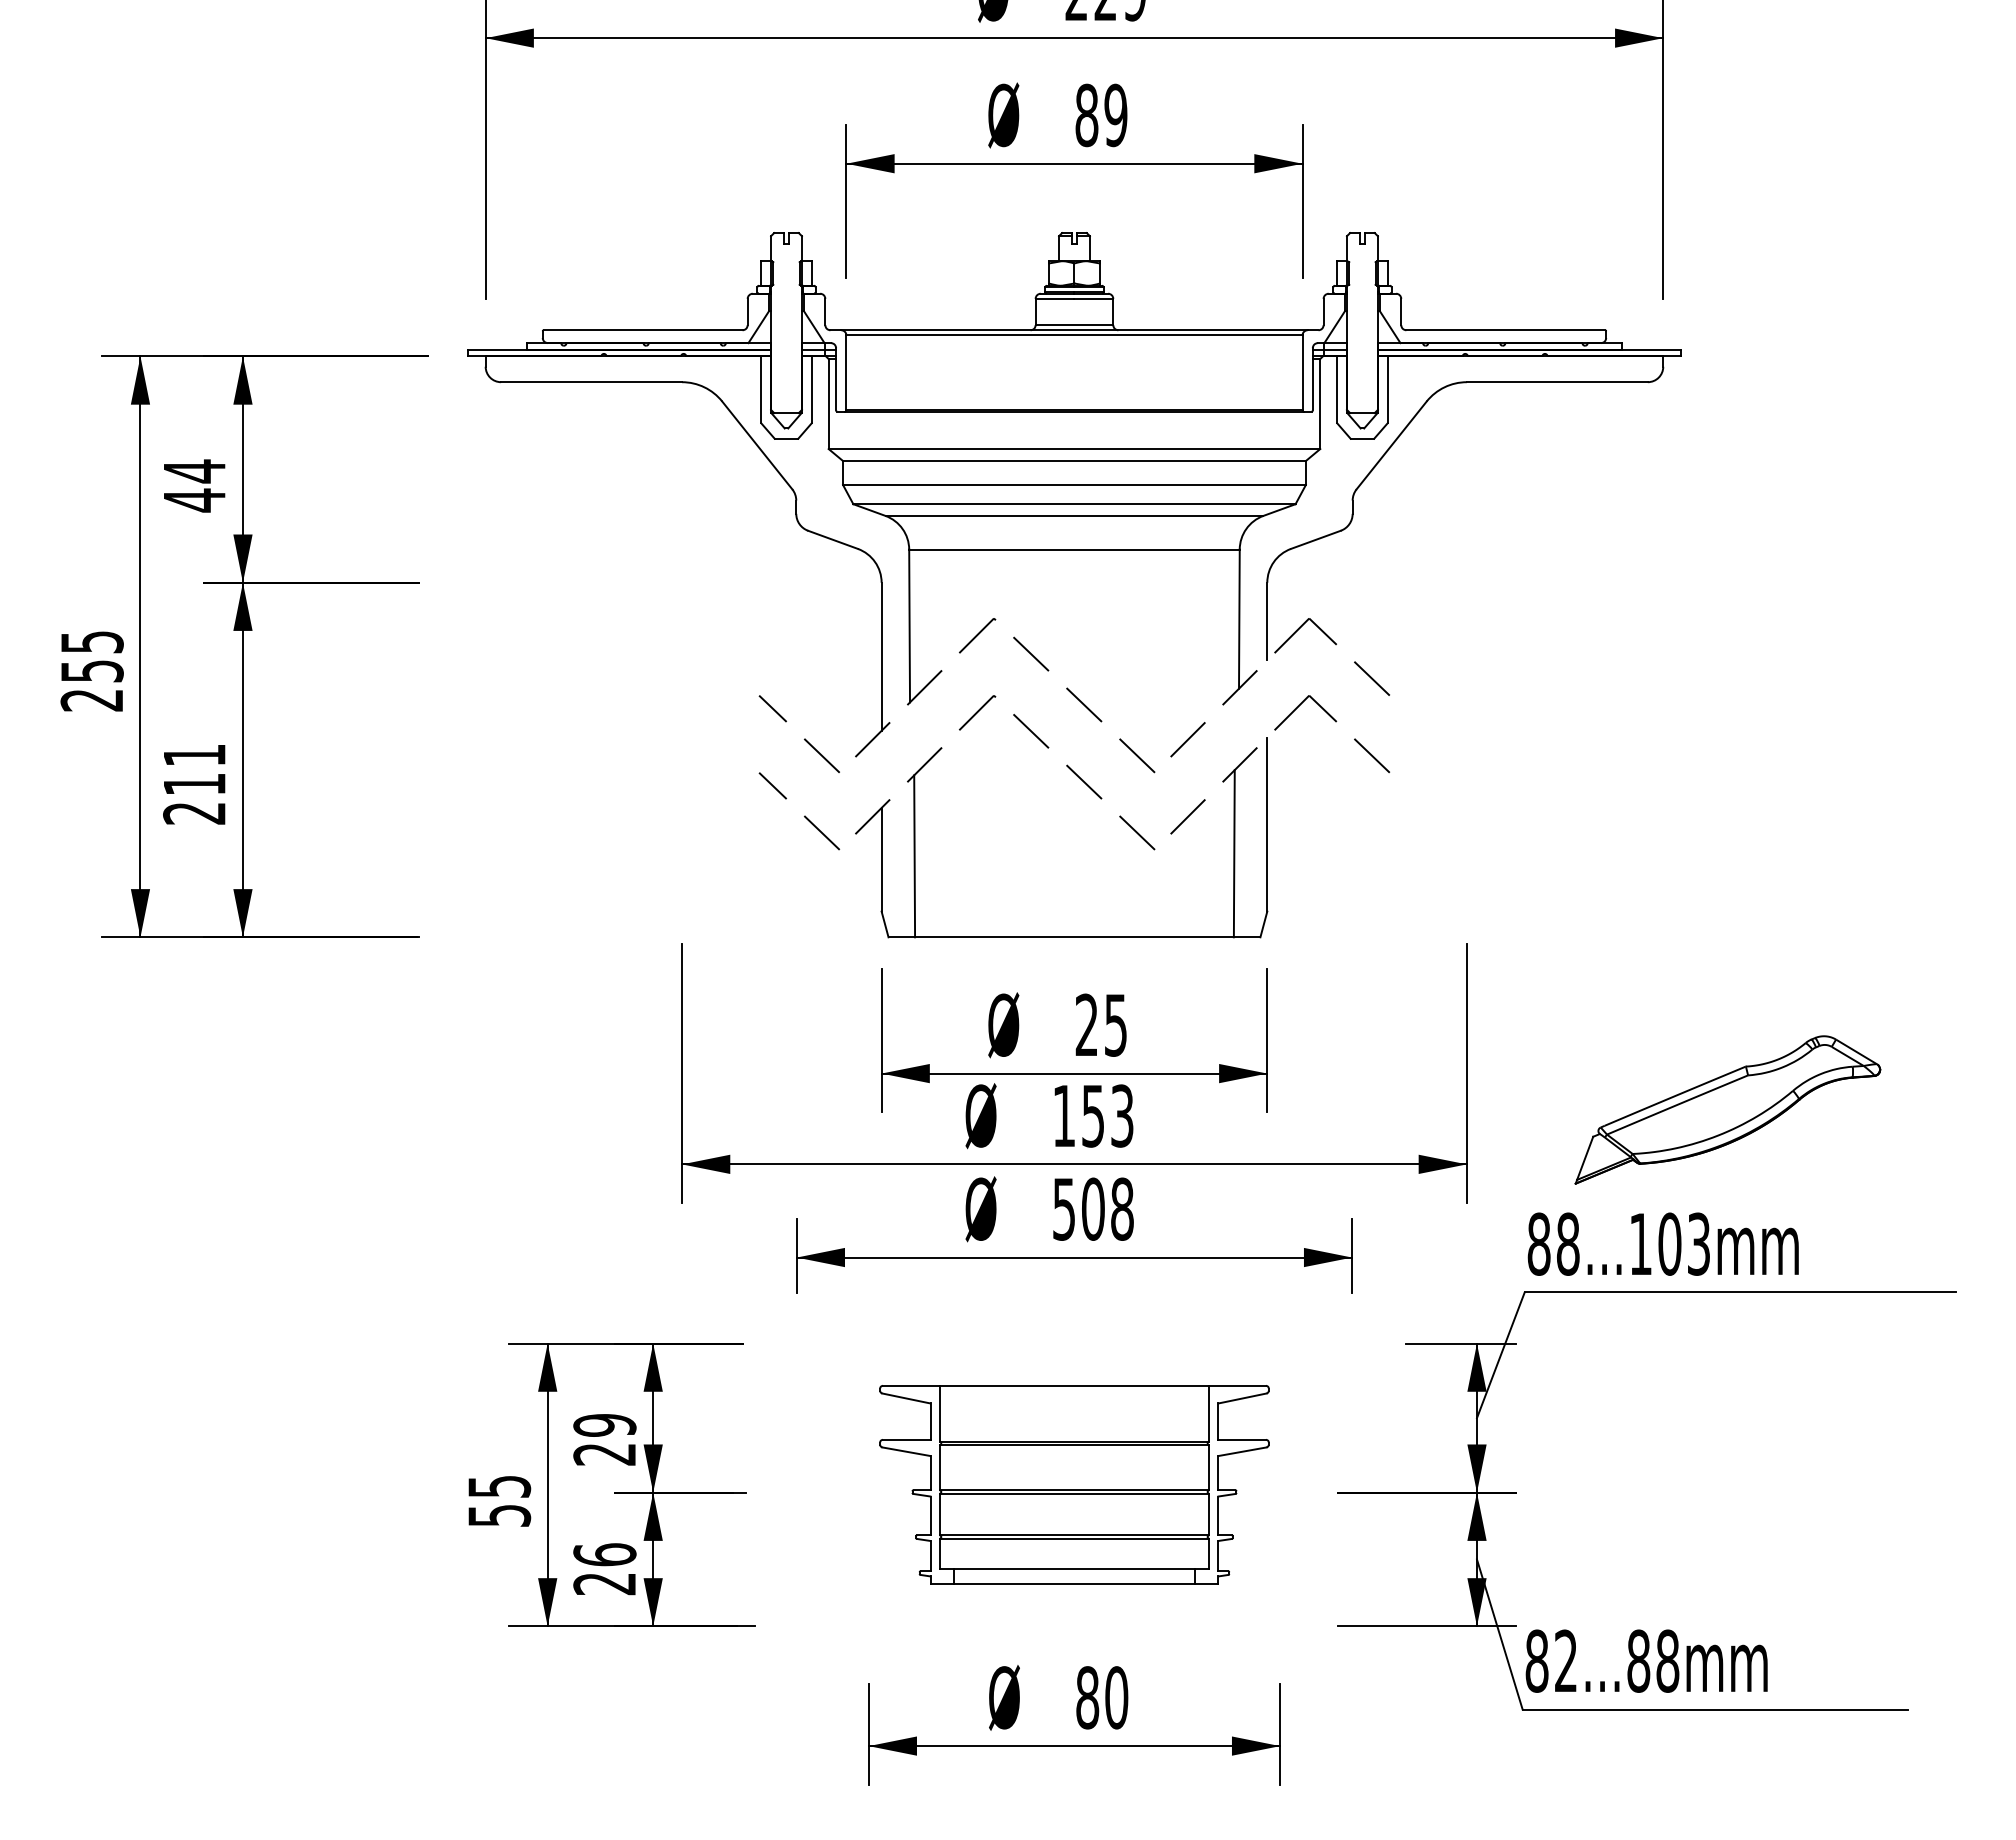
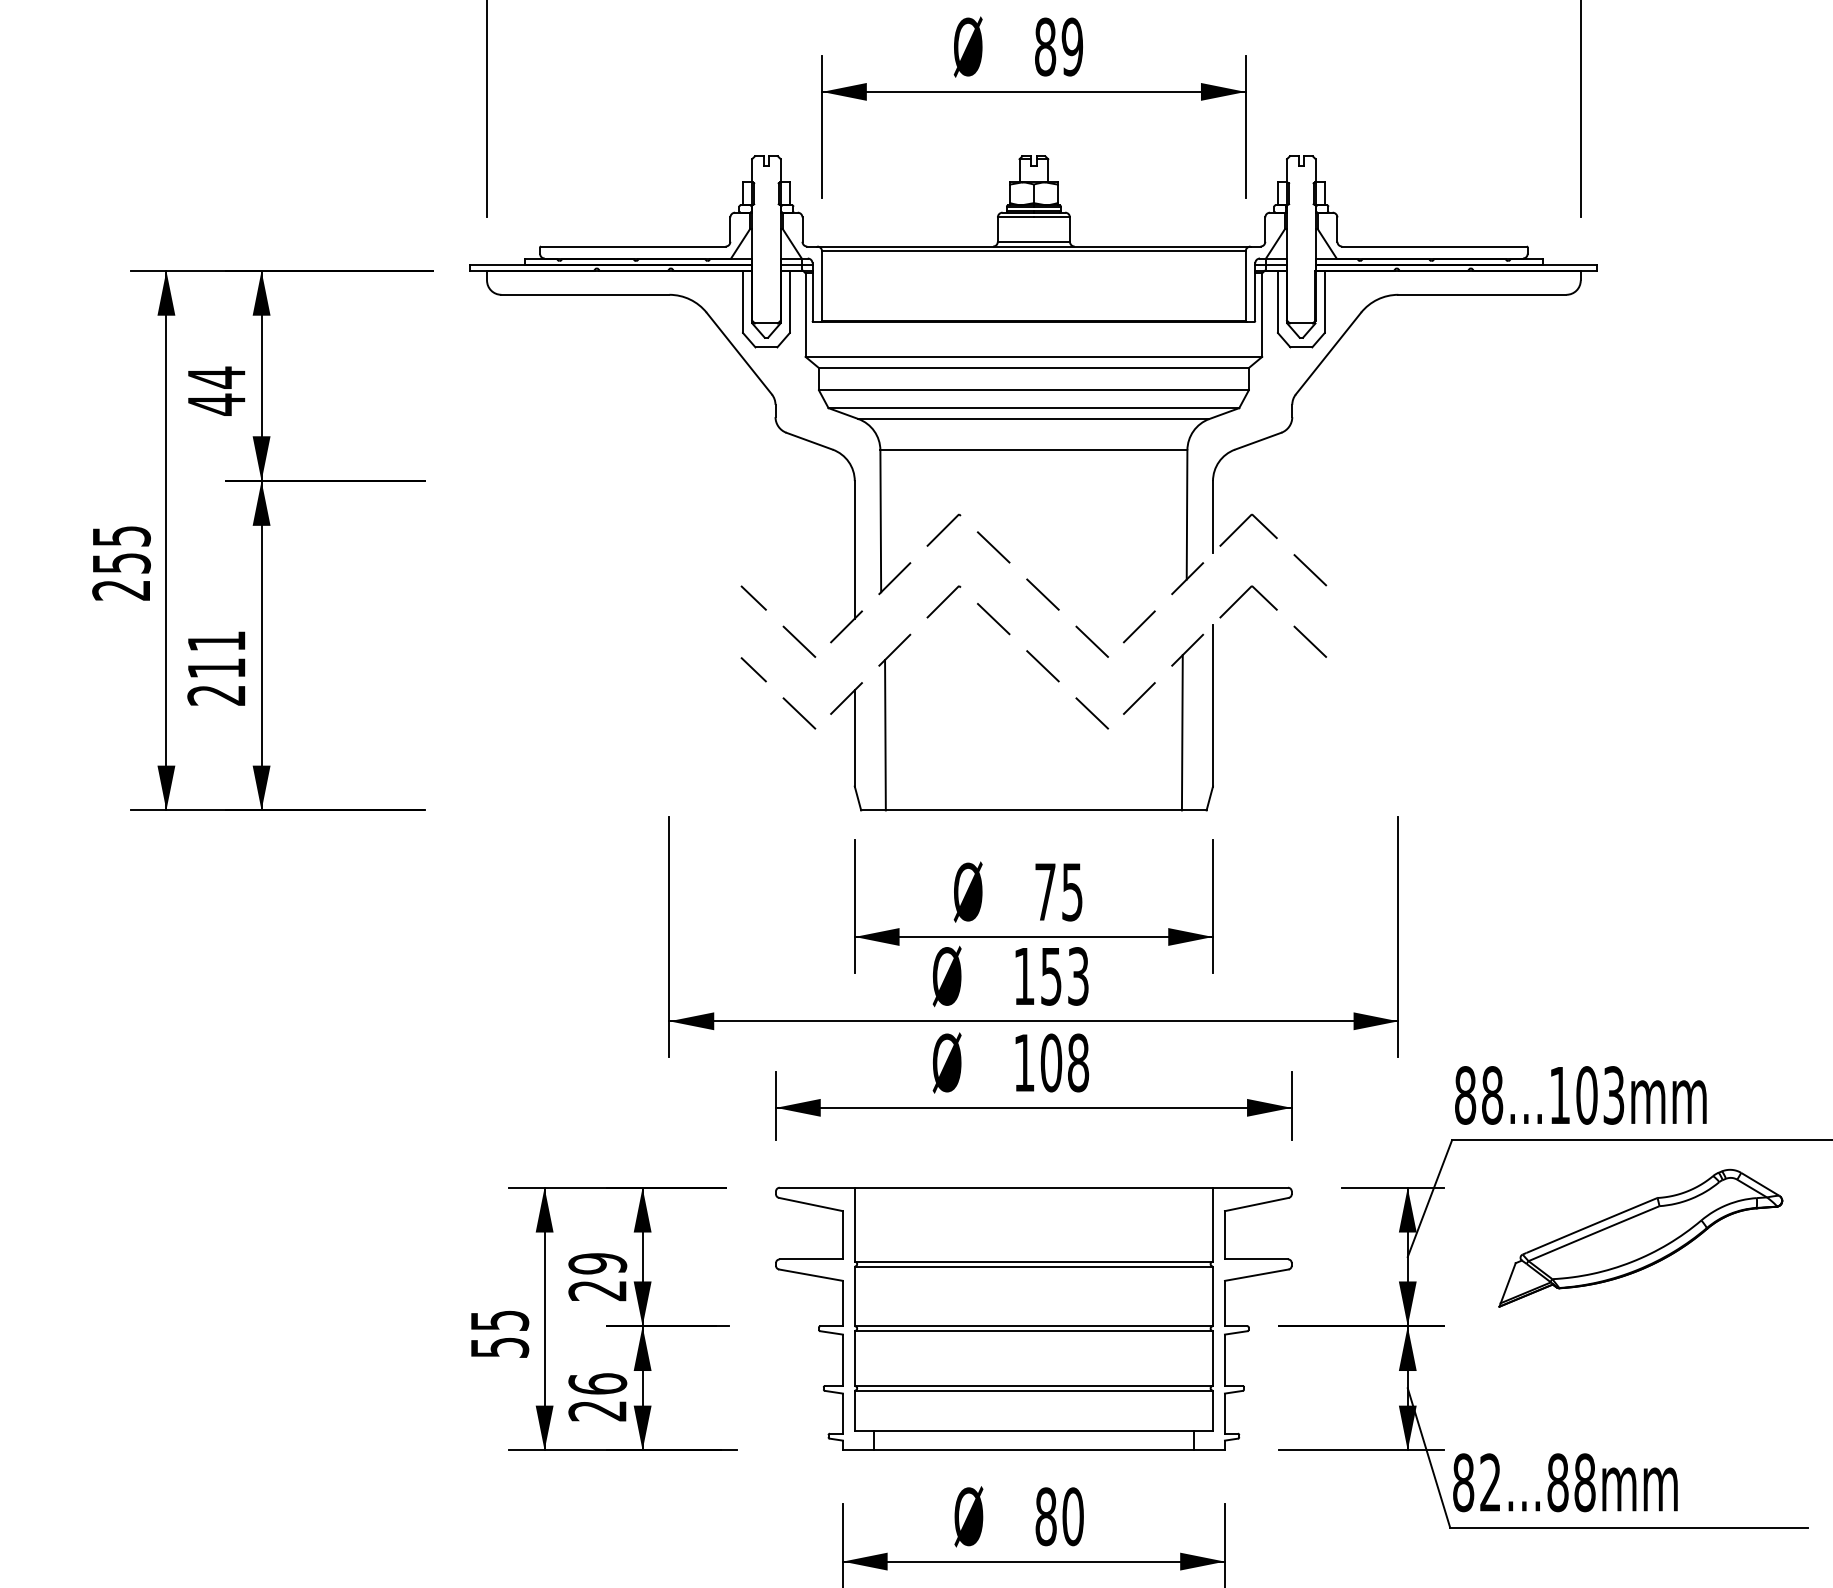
text: (1086, 1024) -> (1045, 891), 25 -> 75
part: (1727, 1109) -> (1640, 1237), moved
text: (1063, 1209) -> (1023, 1063), 508 -> 108
part: (1074, 1484) -> (1033, 1318), size x1.43

